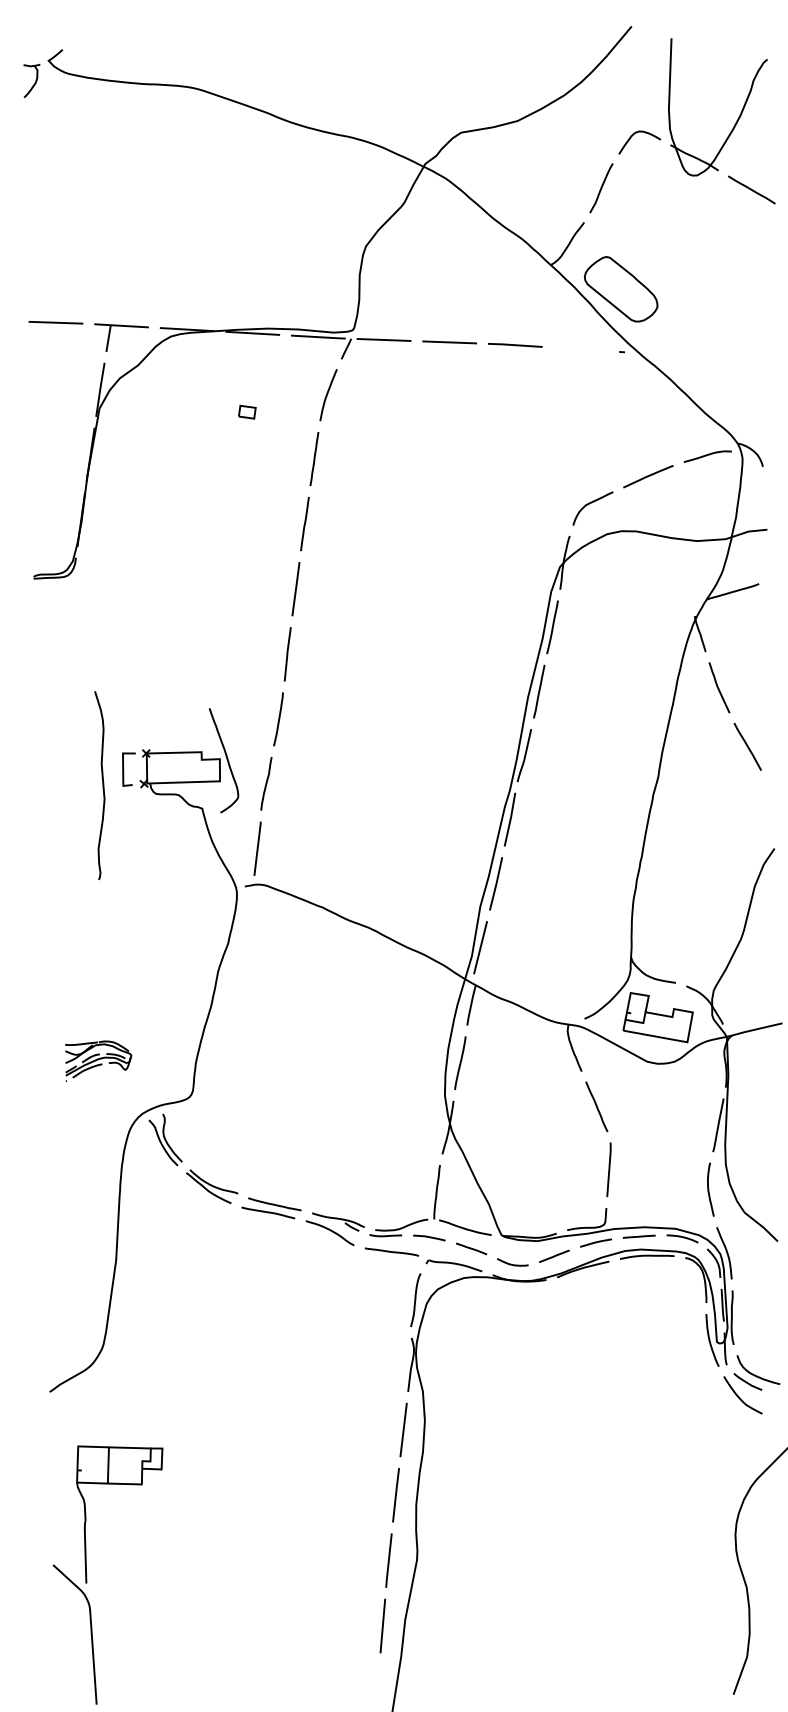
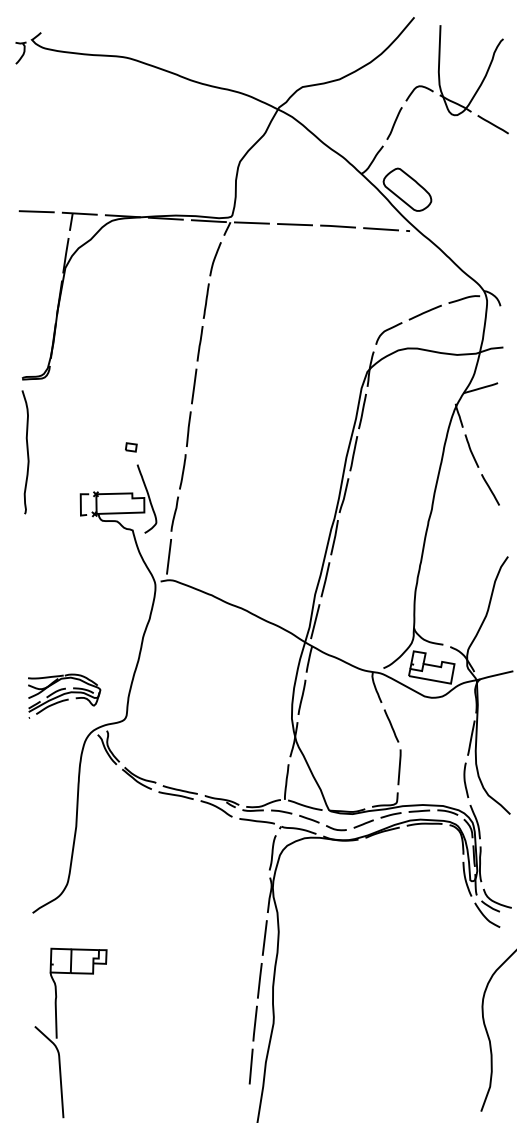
line: (580, 349) -> (380, 229), added
part: (247, 412) -> (131, 447), moved
curve: (102, 785) -> (27, 452), moved
part: (98, 1060) -> (64, 695), size x1.67

